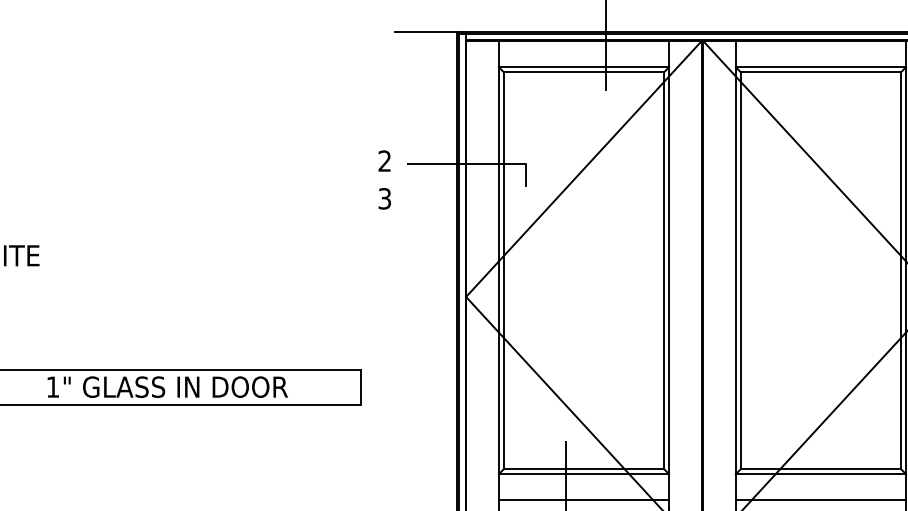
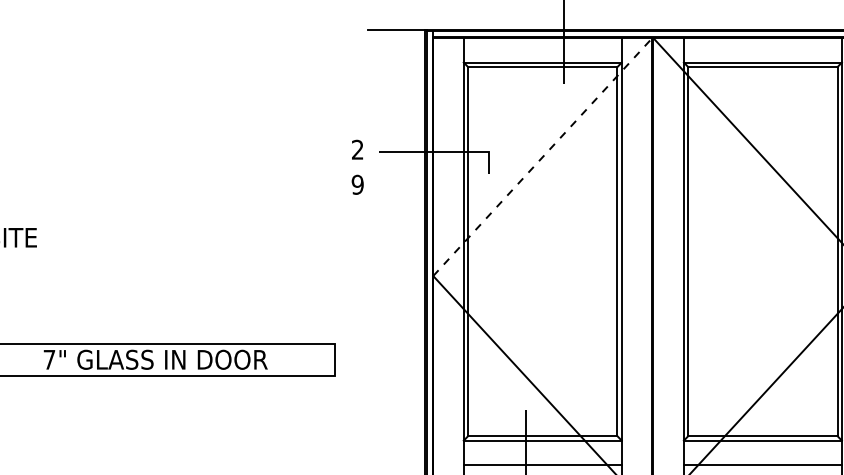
line: (583, 169) -> (542, 157), solid -> dashed
text: (384, 198) -> (357, 184), 3 -> 9
text: (53, 386) -> (49, 359), 1" -> 7"

